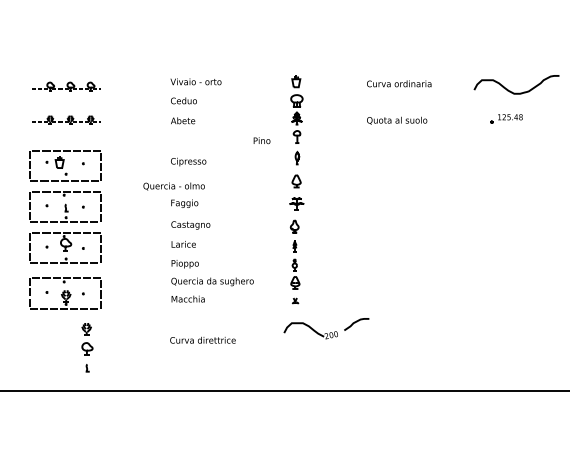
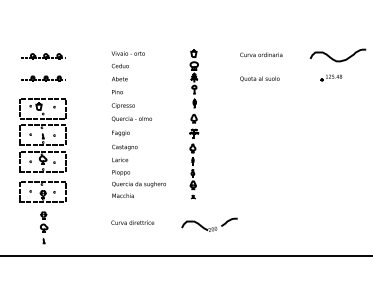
text: (262, 141) -> (117, 92), moved
text: (173, 185) -> (131, 118), moved
part: (326, 327) -> (209, 224), moved
part: (87, 347) -> (44, 227), moved

